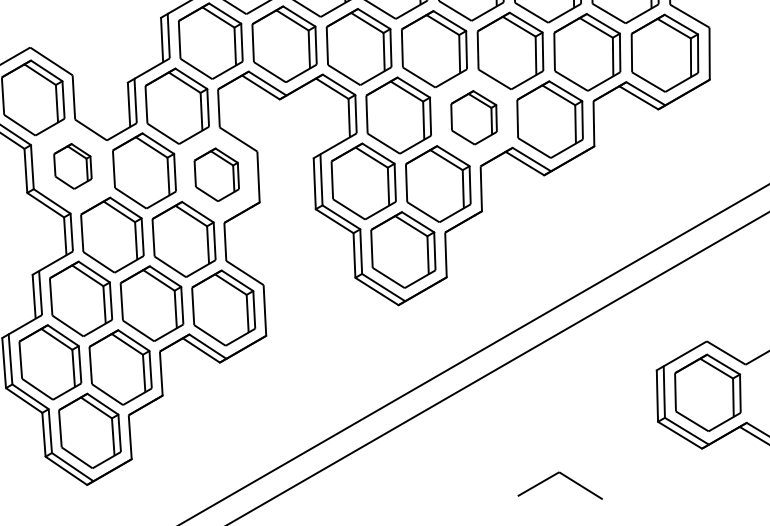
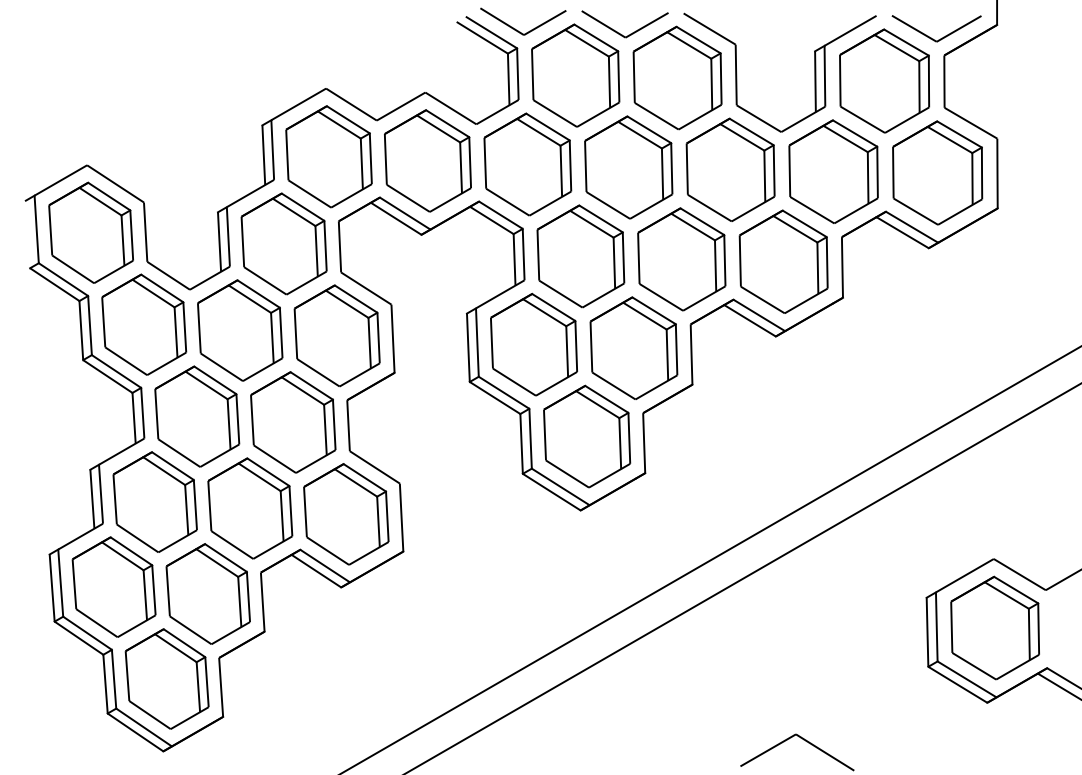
part: (473, 117) -> (681, 259), size x1.43
part: (73, 166) -> (144, 324), size x1.67
part: (216, 174) -> (336, 335), size x1.43

